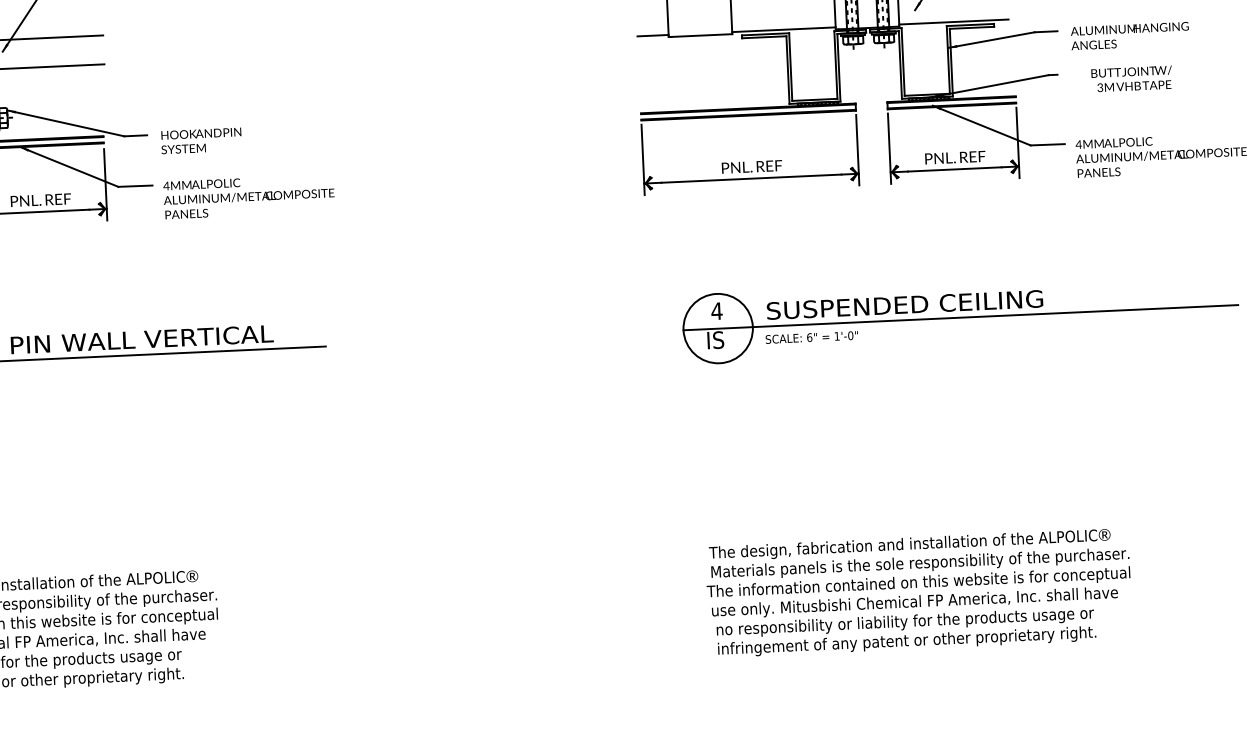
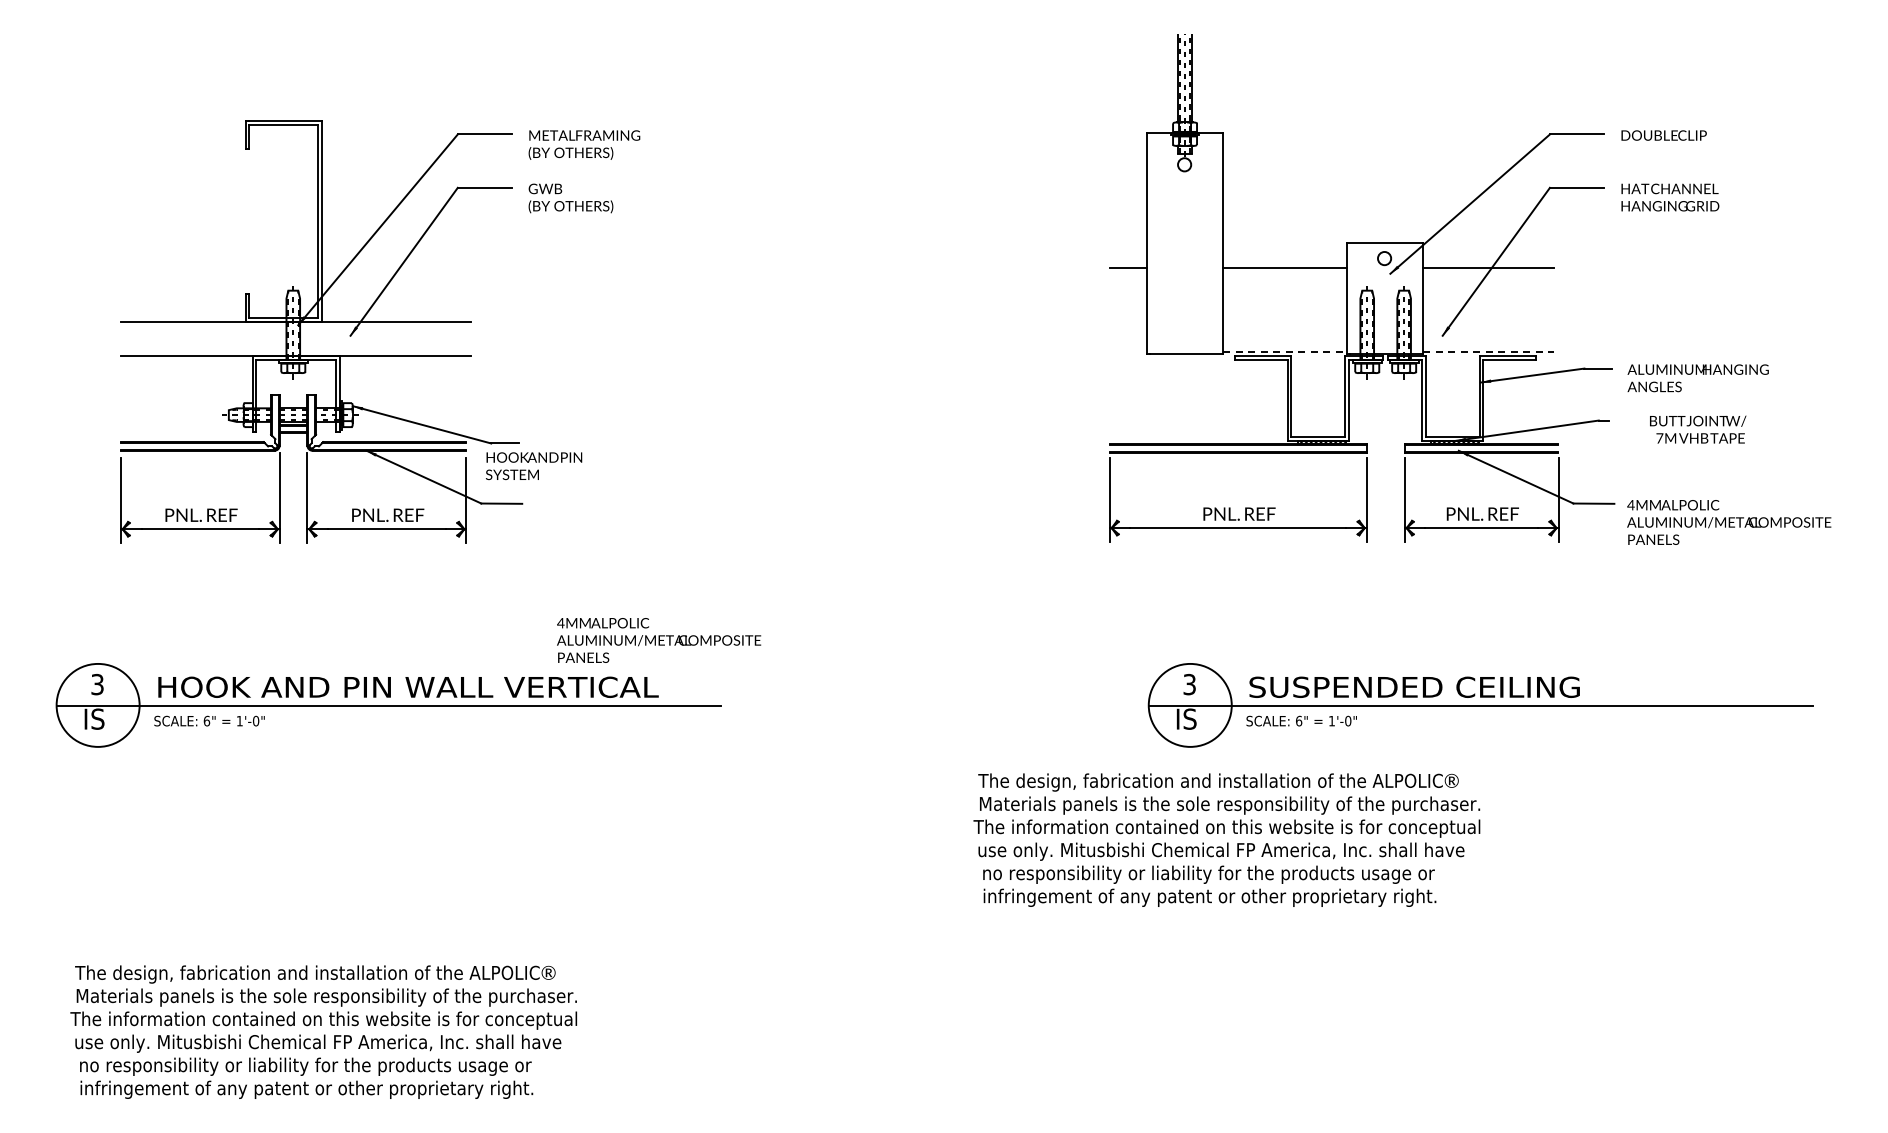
line: (953, 21) -> (1488, 351), solid -> dashed
line: (784, 29) -> (1285, 351), solid -> dashed
line: (653, 35) -> (1128, 351), removed
text: (1100, 87) -> (1659, 438), 3M -> 7M
text: (201, 141) -> (534, 466), moved
text: (249, 196) -> (659, 640), moved
text: (716, 311) -> (1189, 684), 4 -> 3
text: (918, 592) -> (1226, 839), moved

